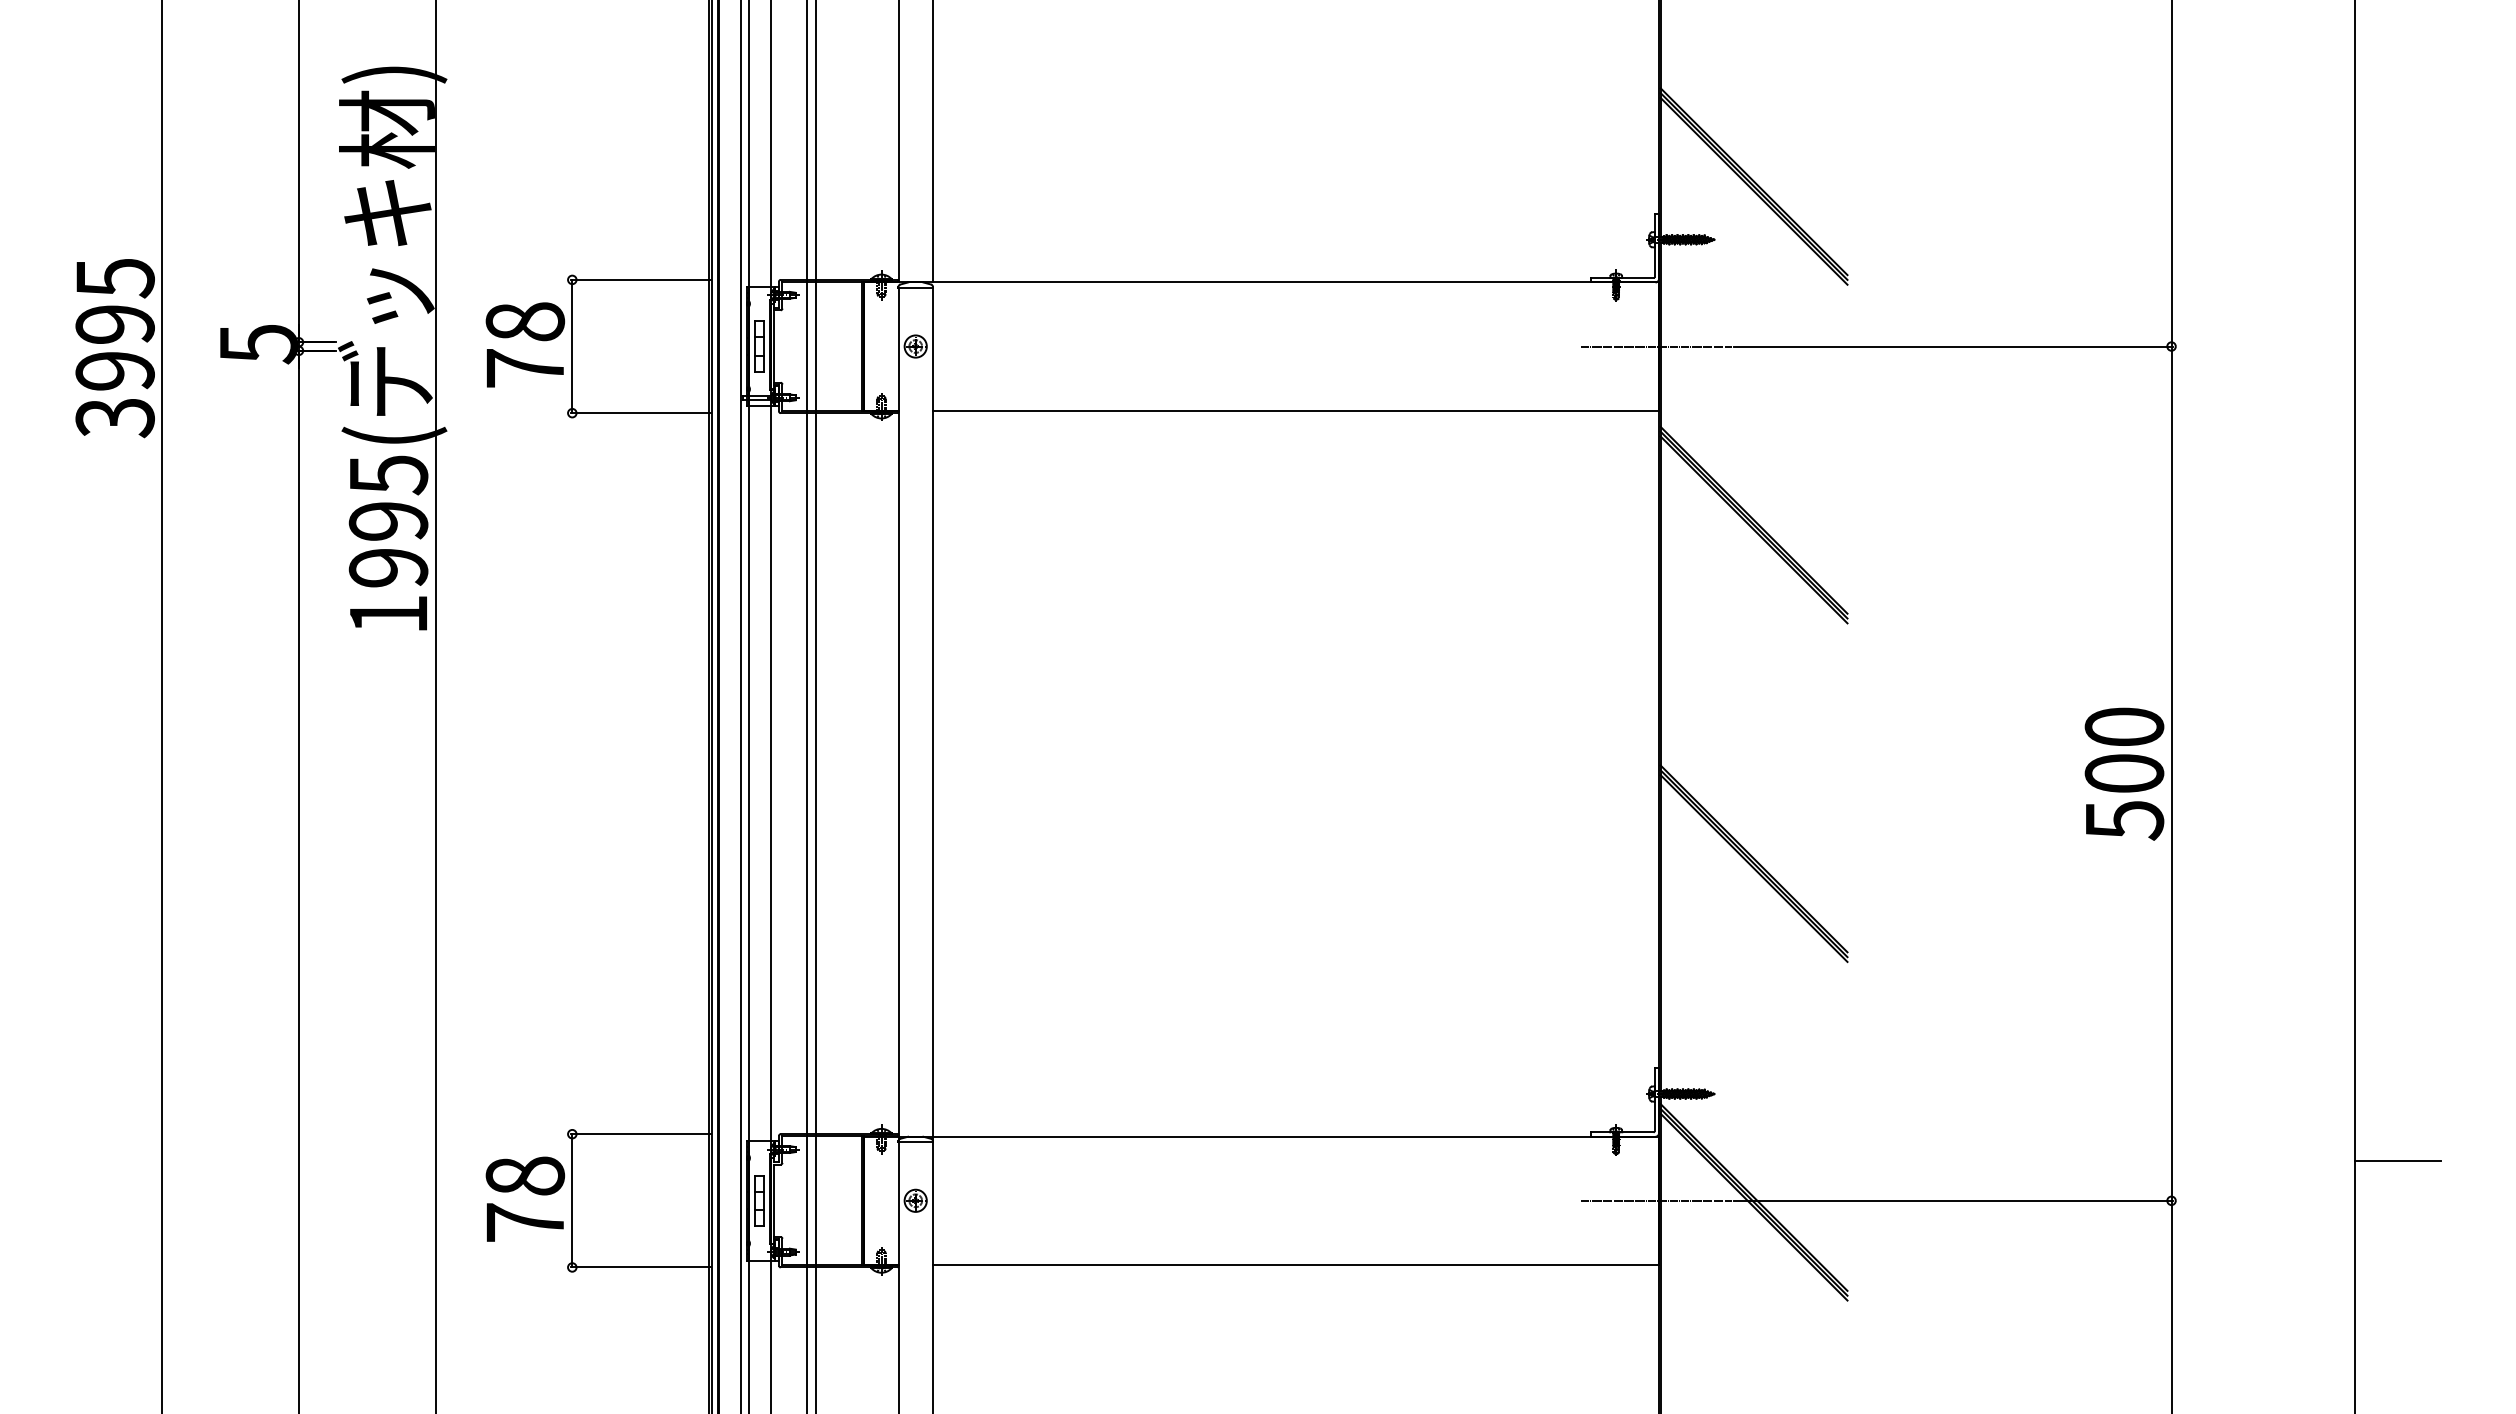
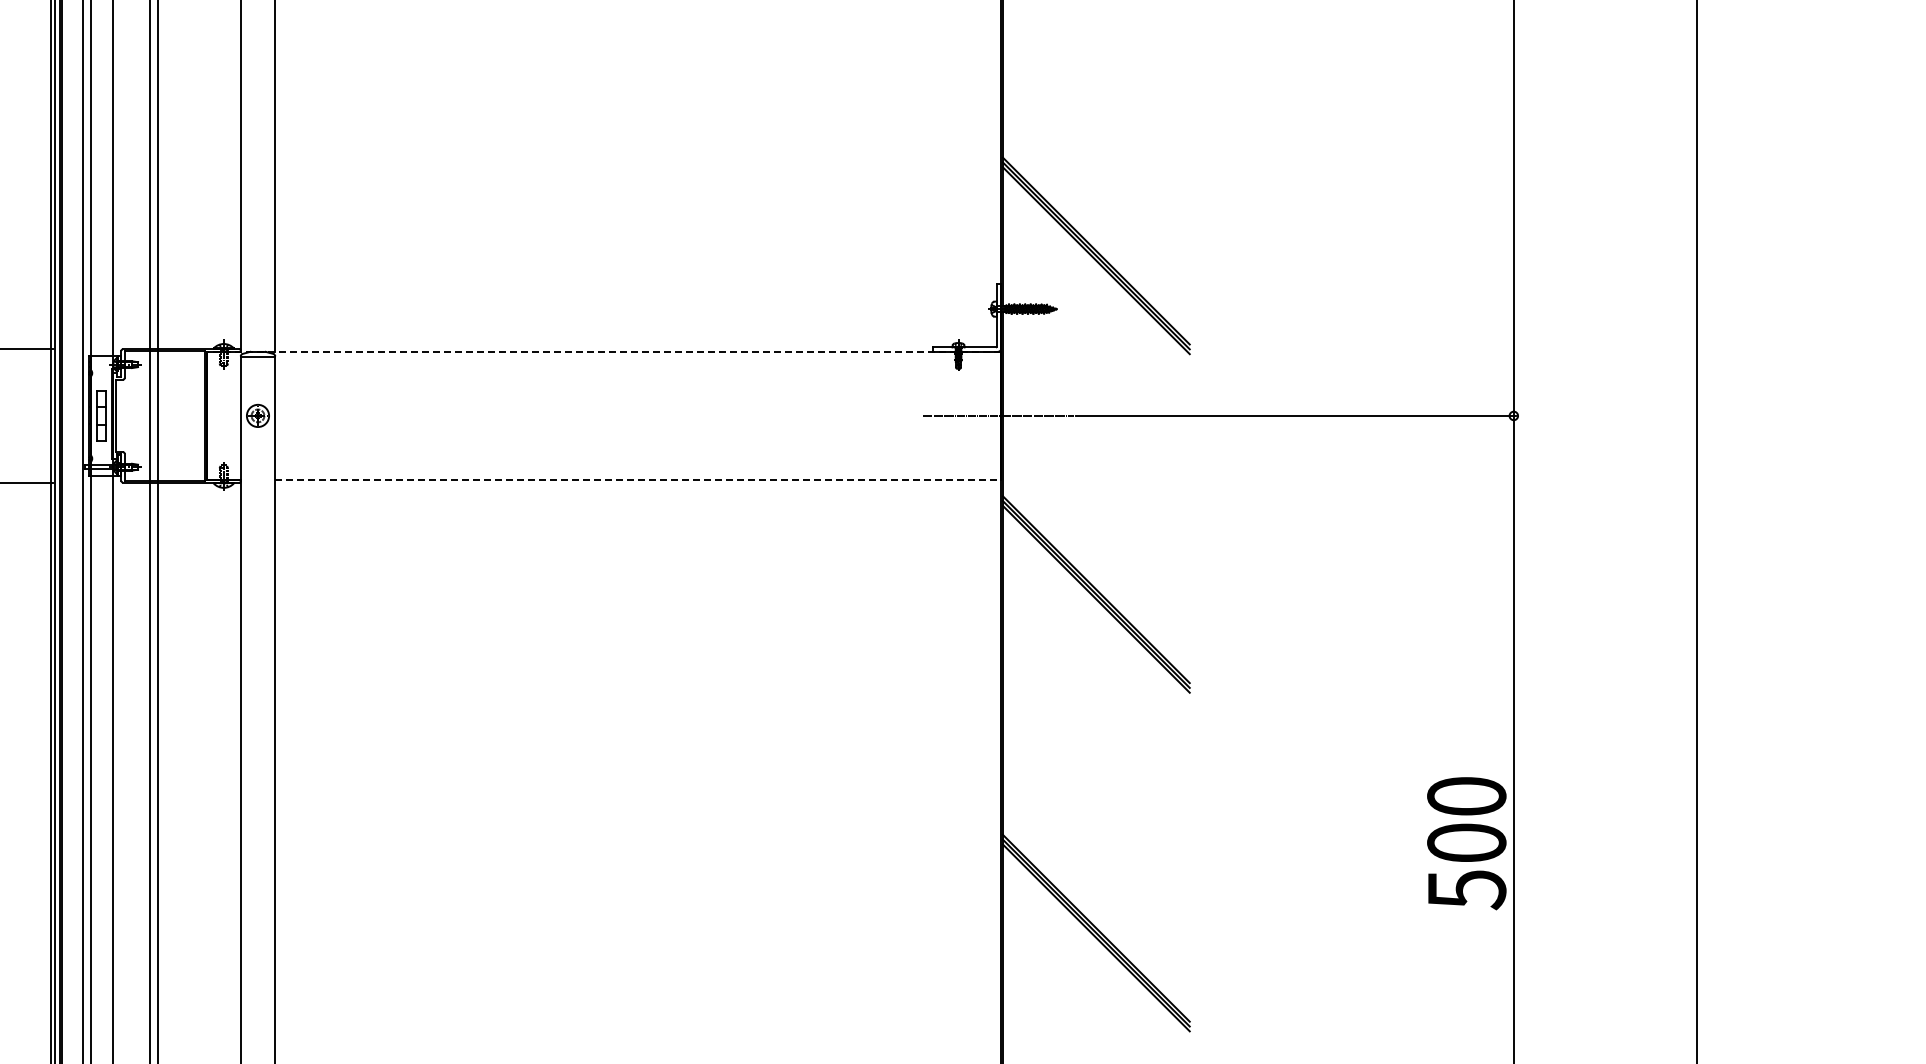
line: (1261, 282) -> (603, 351), solid -> dashed
line: (1296, 410) -> (638, 479), solid -> dashed

